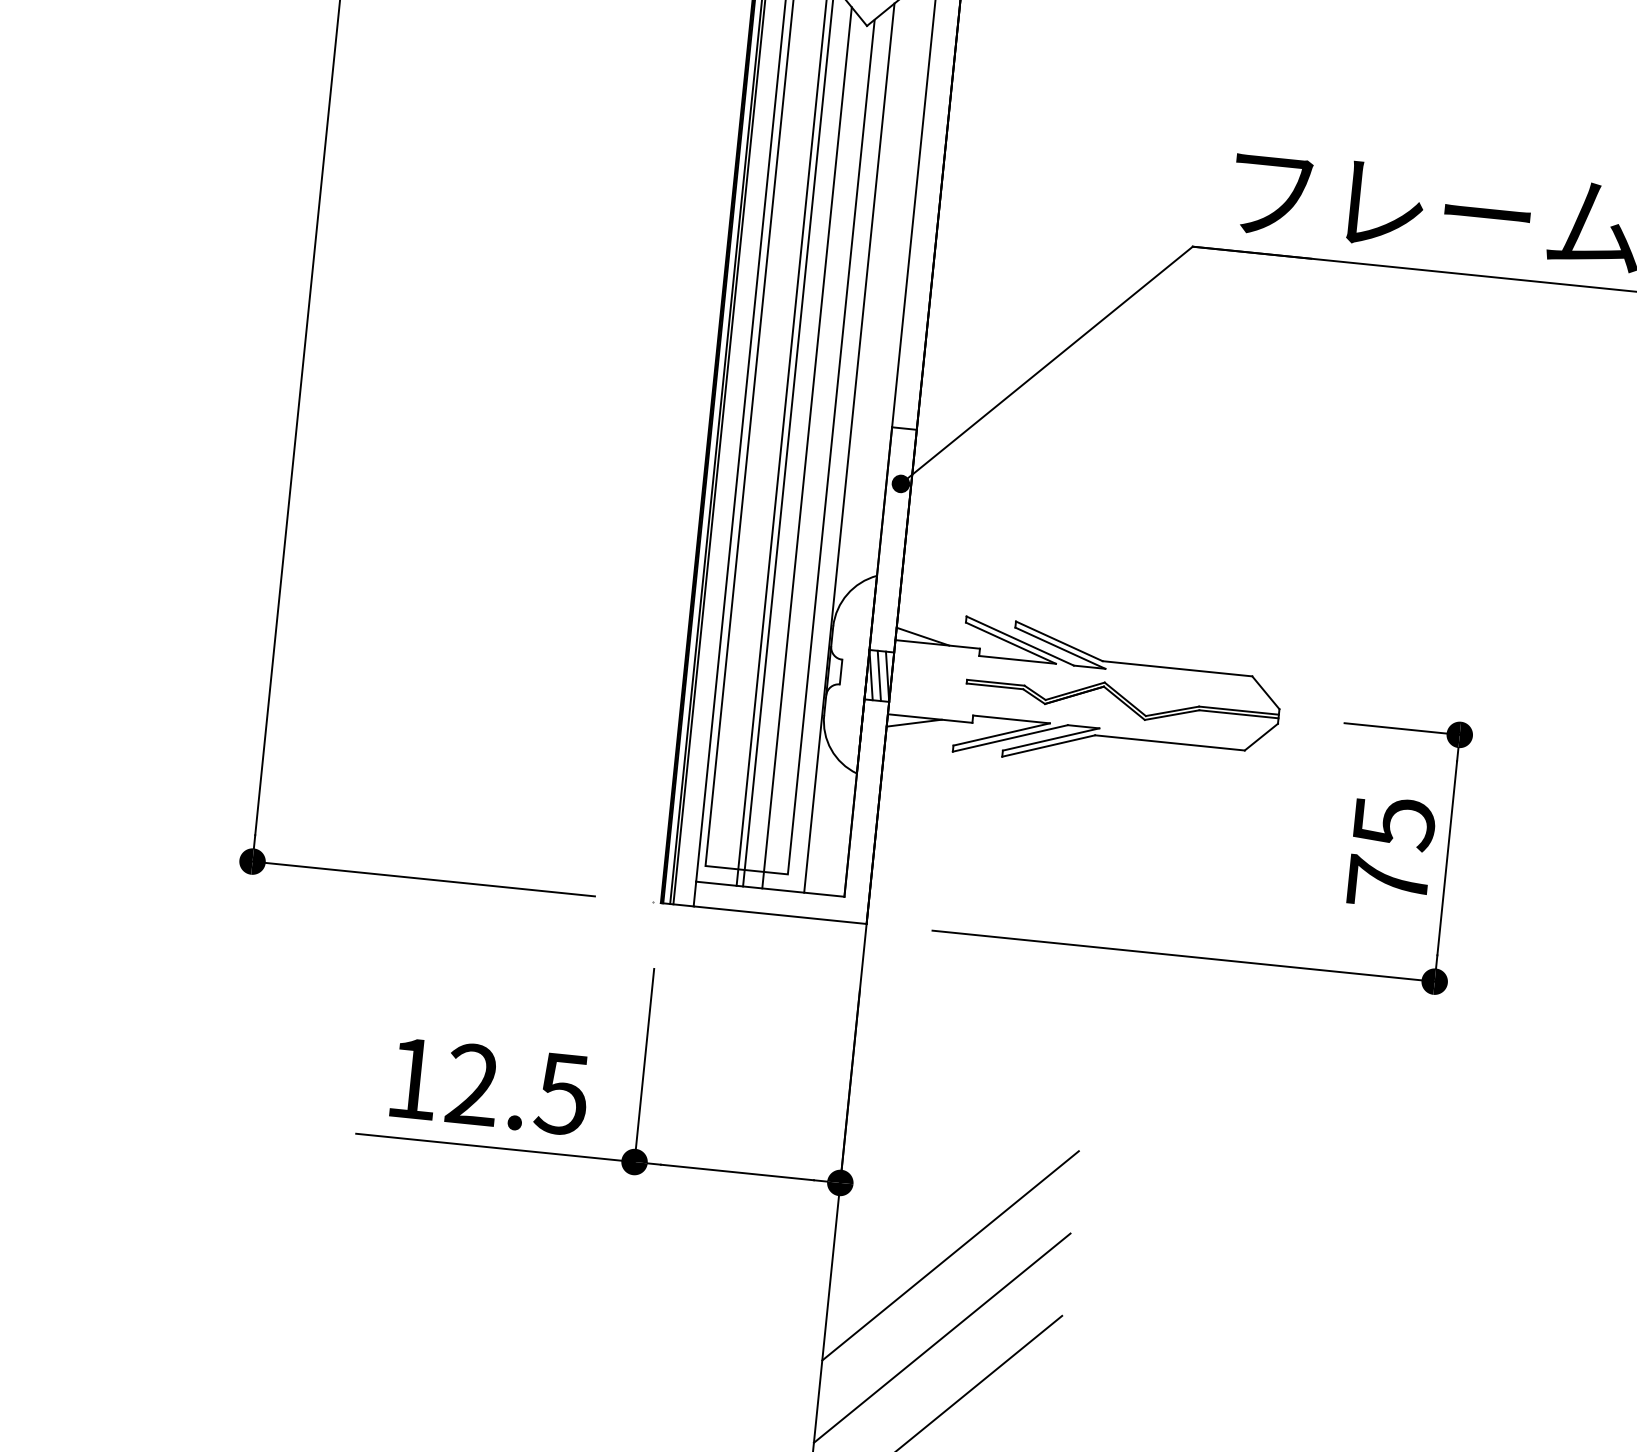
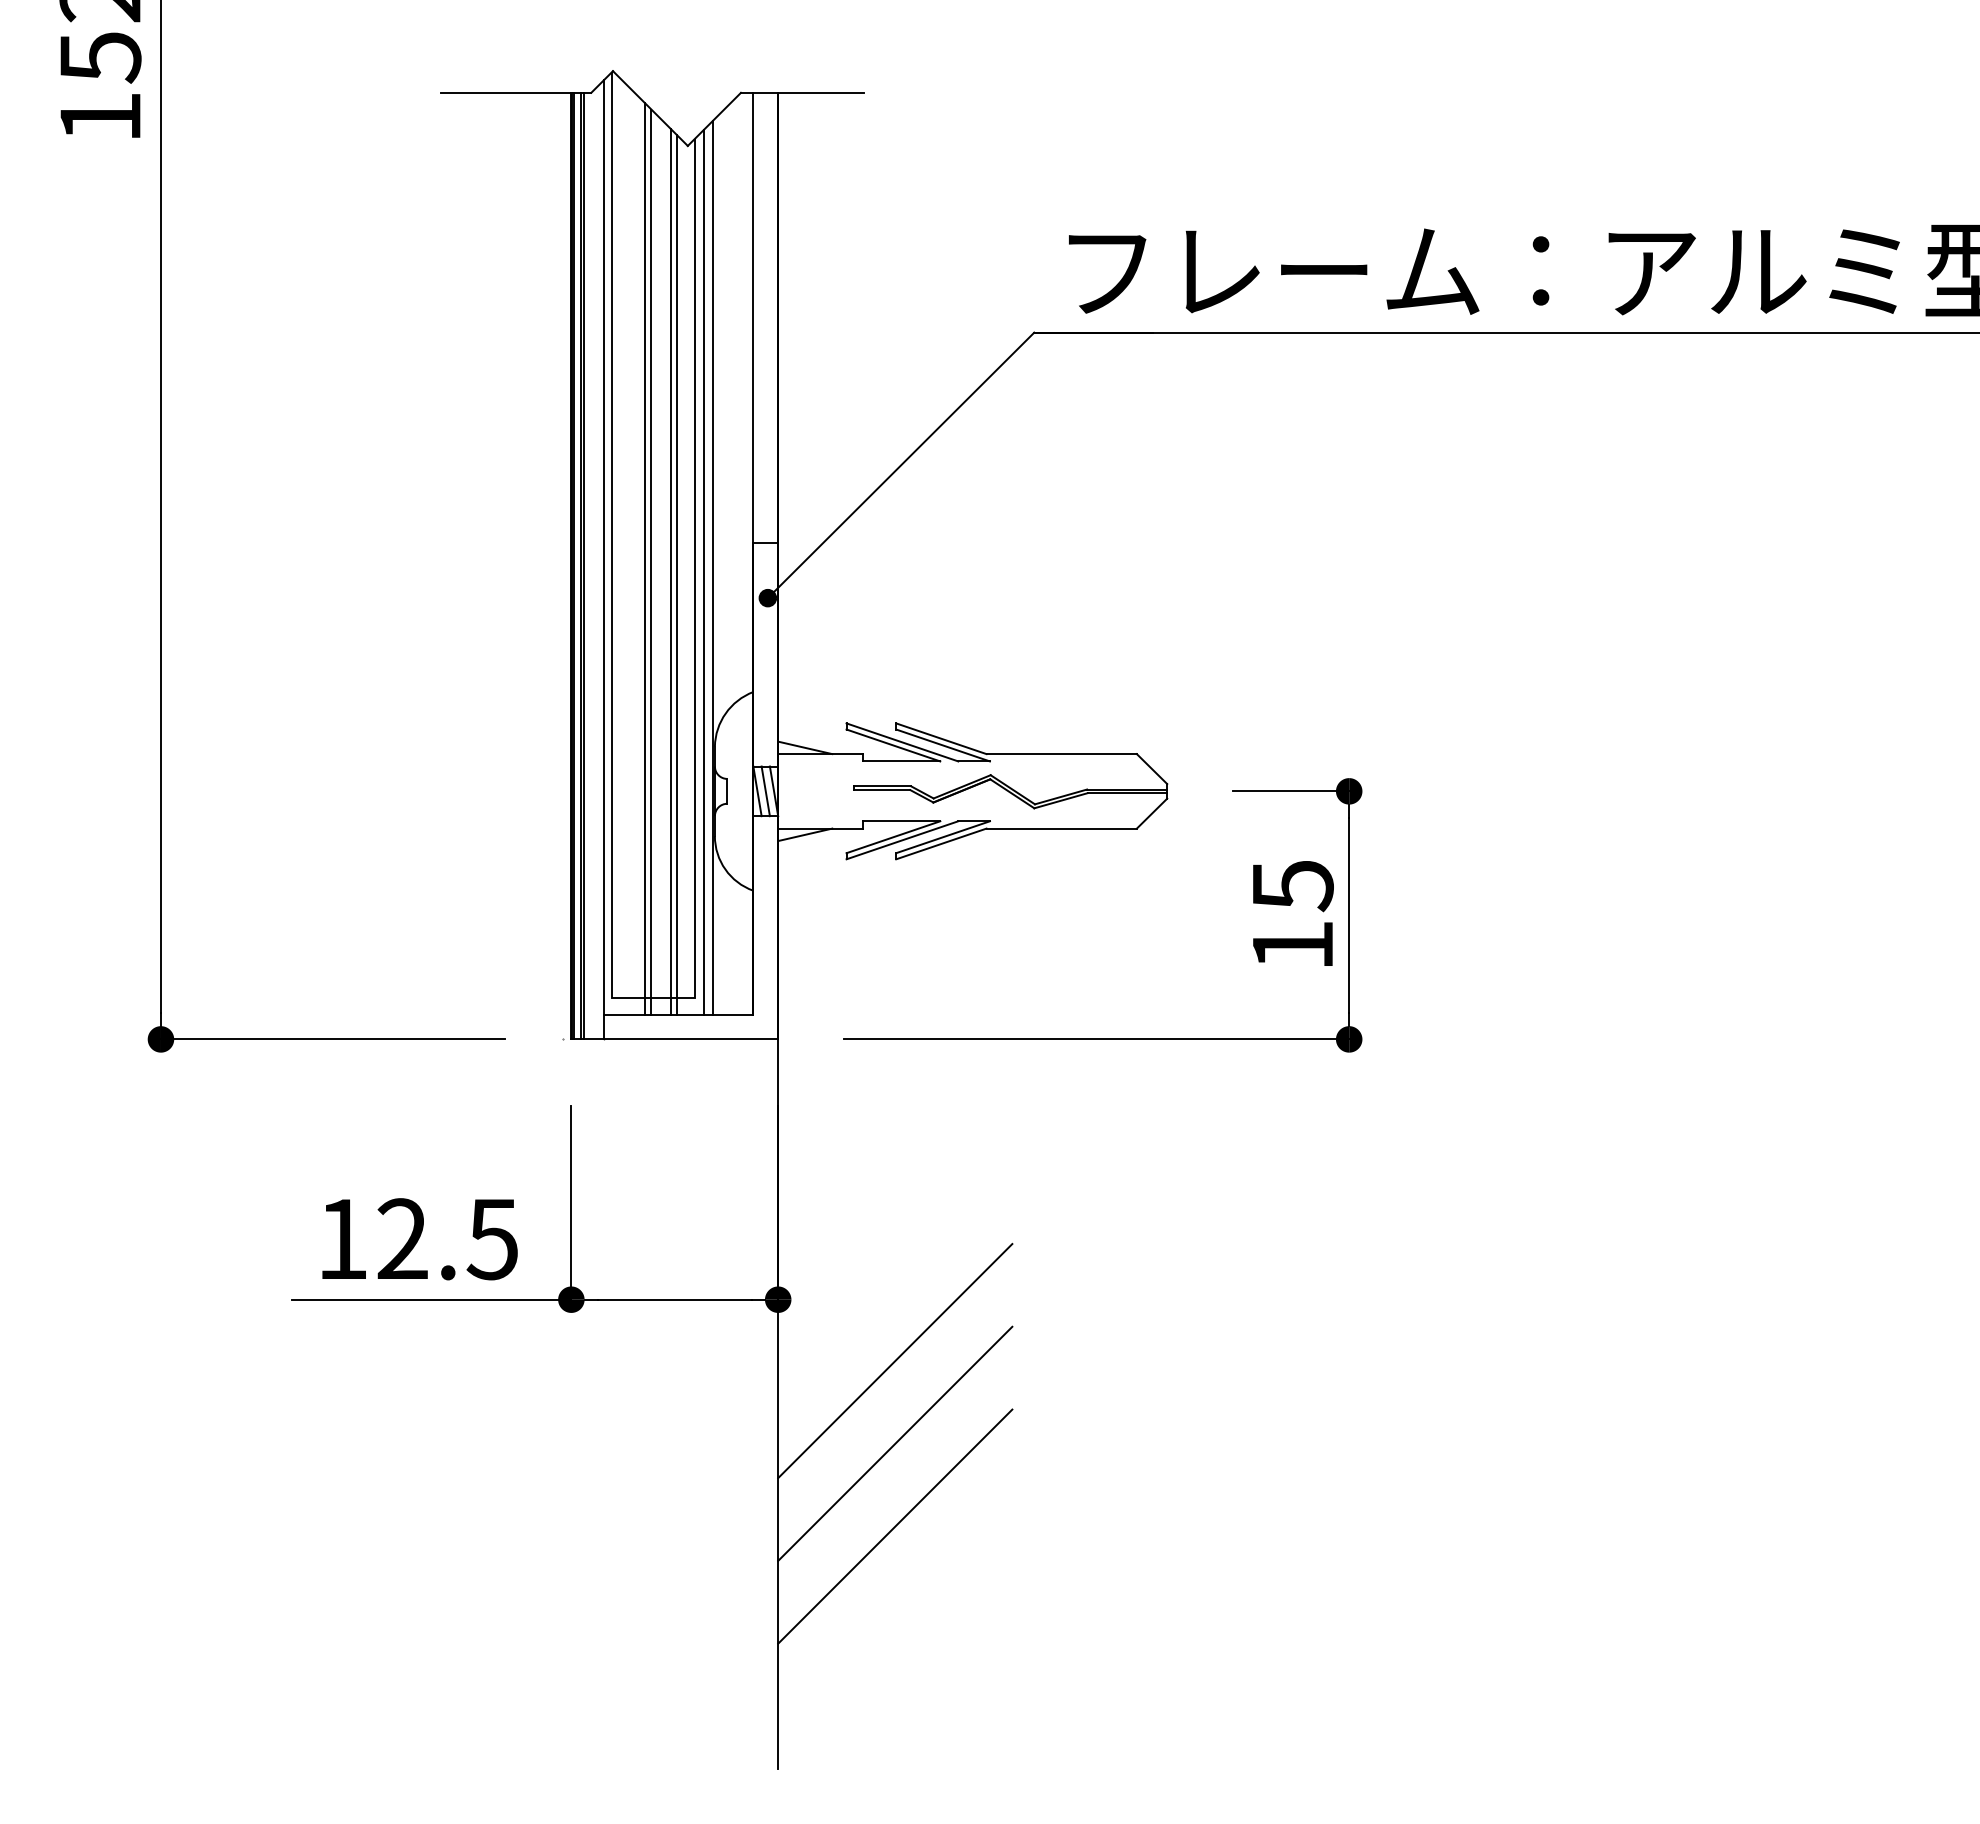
line: (813, 451) -> (677, 574), added
line: (839, 451) -> (703, 572), added
text: (1387, 882) -> (1292, 945), 75 -> 15

